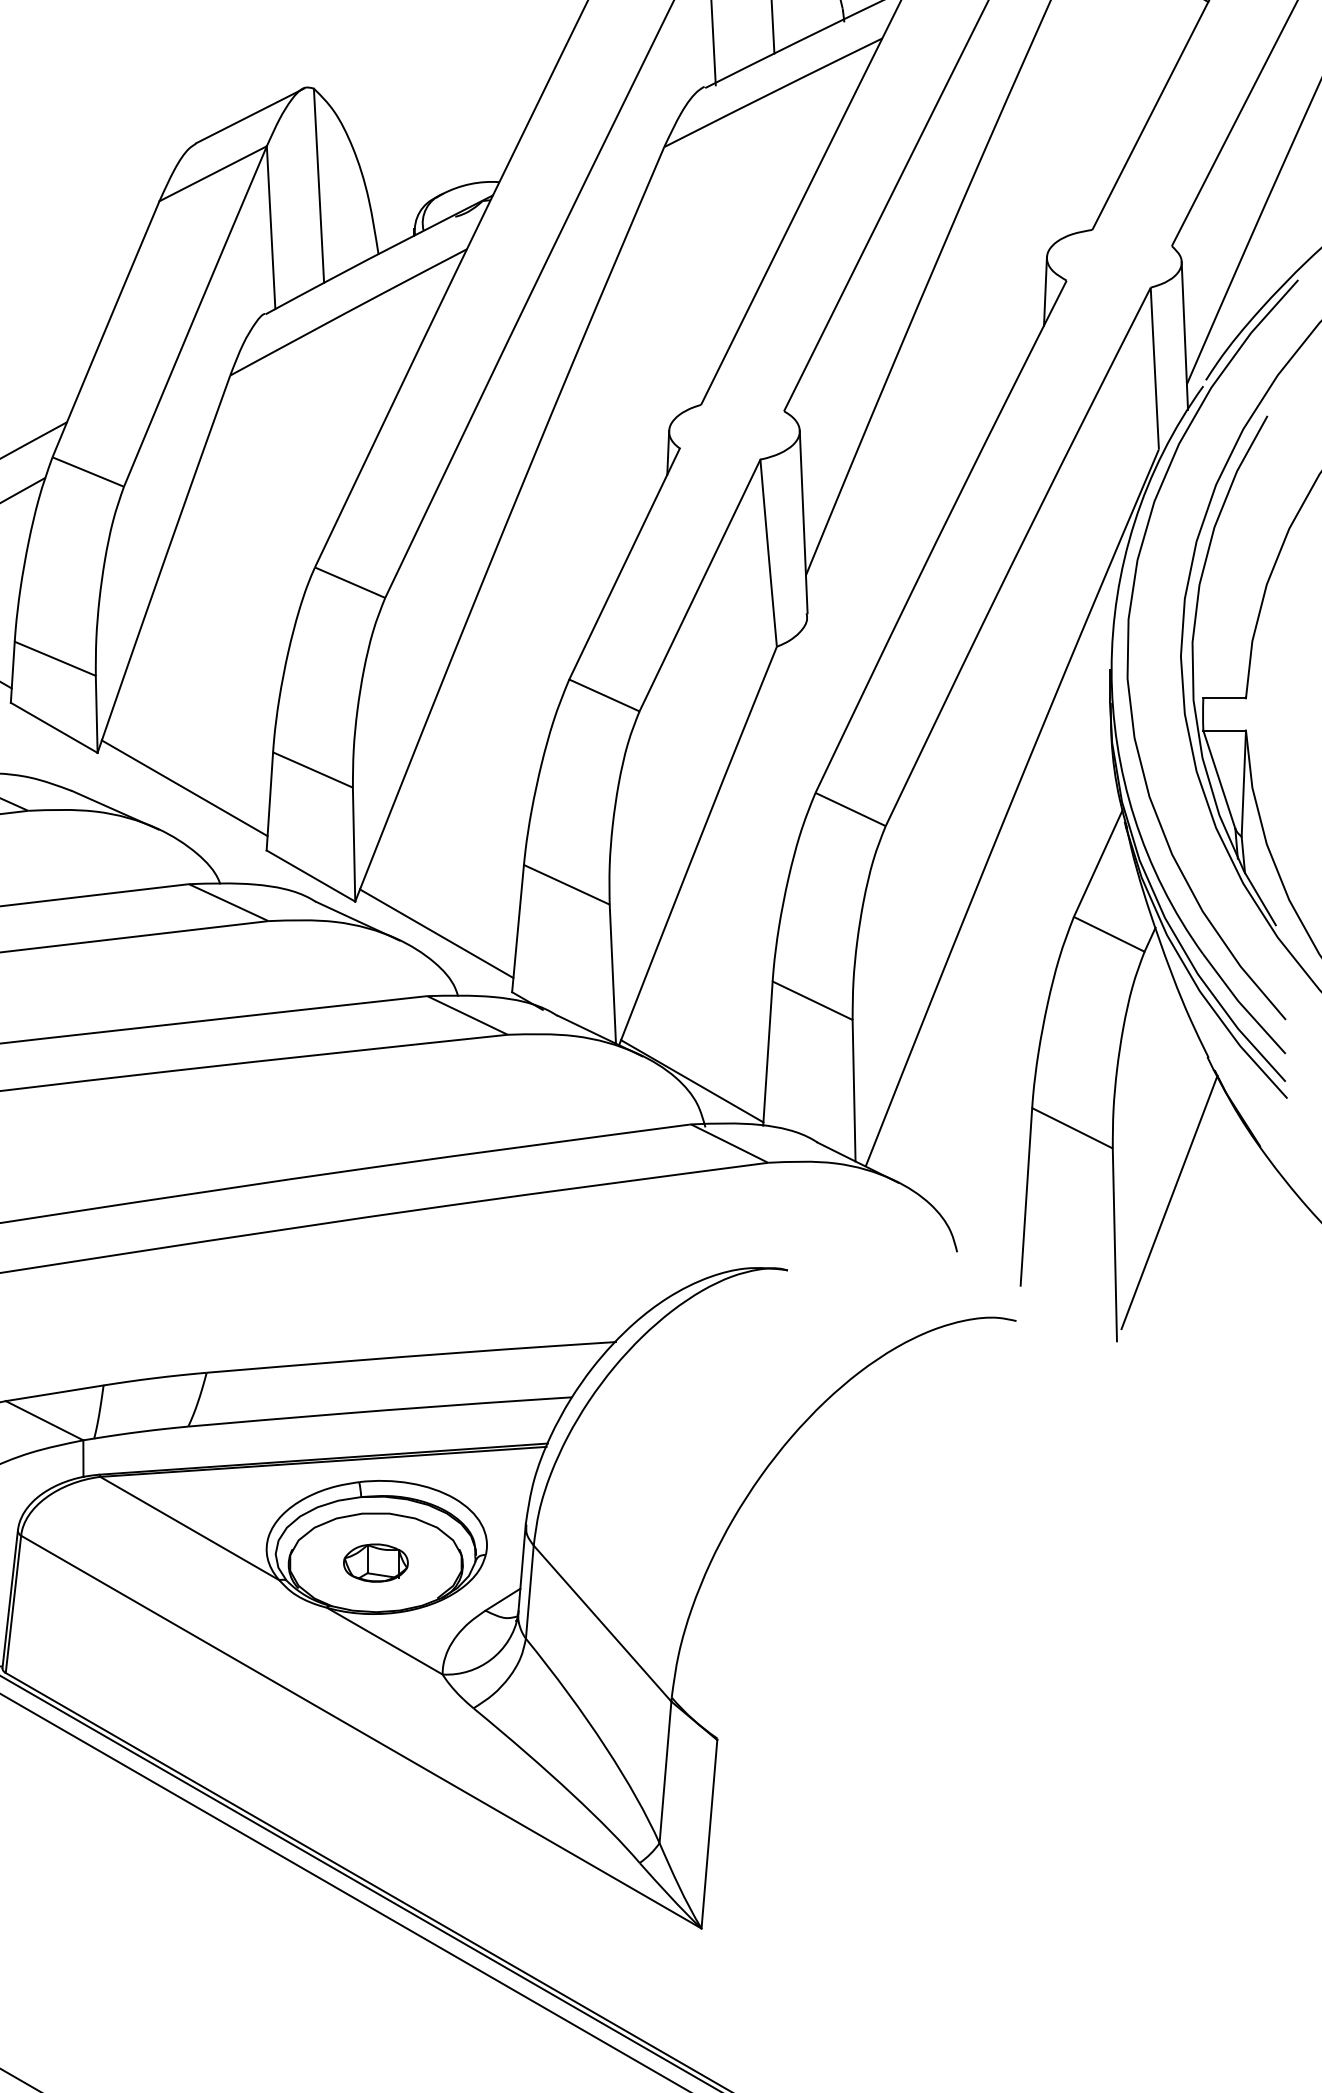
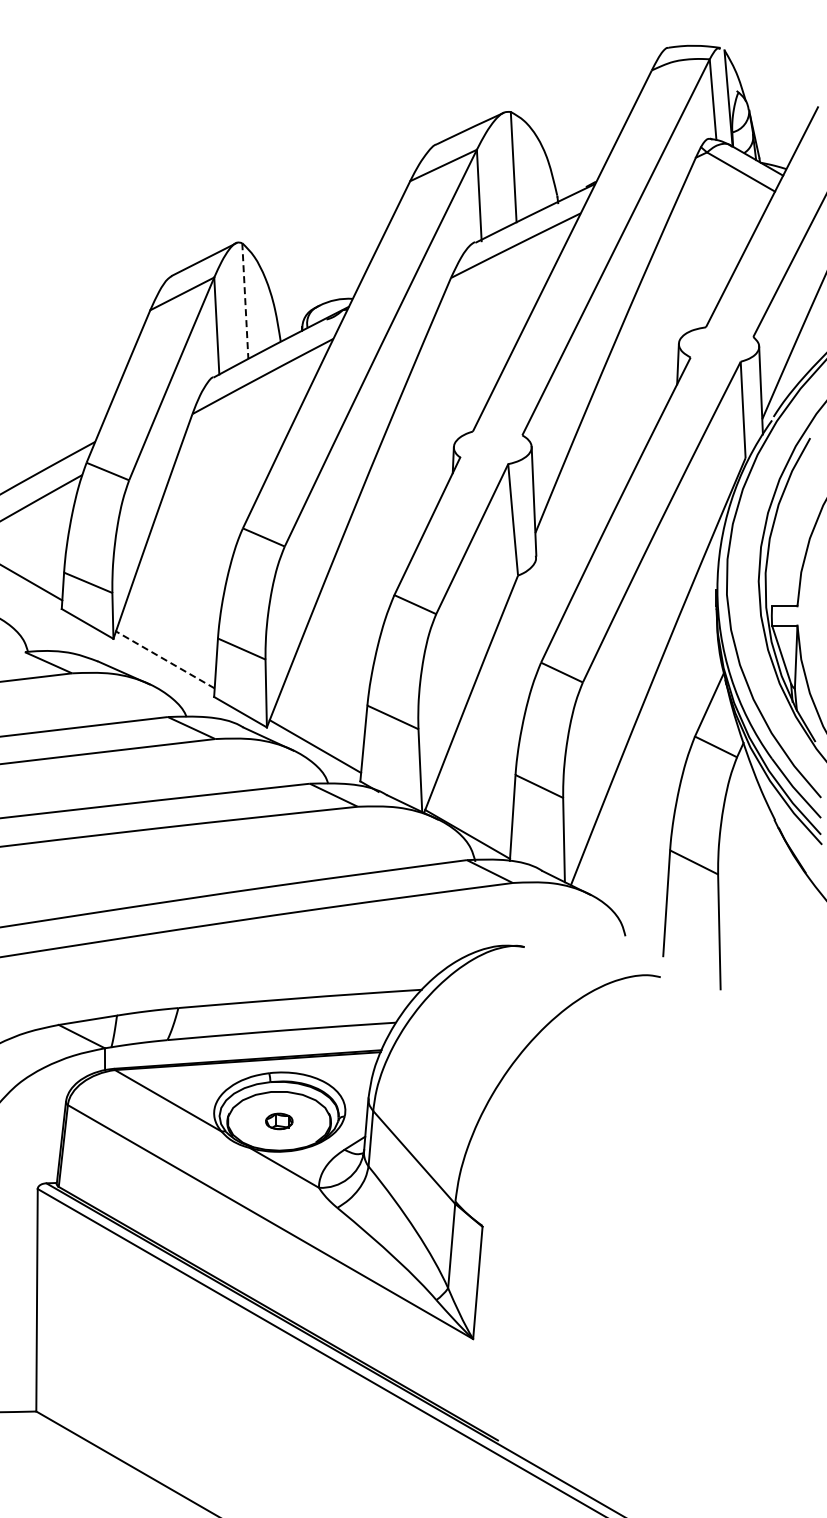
line: (319, 186) -> (245, 301), solid -> dashed
line: (184, 787) -> (165, 659), solid -> dashed
line: (1168, 1202) -> (751, 906), removed
part: (376, 1563) -> (279, 1121), size x0.7

